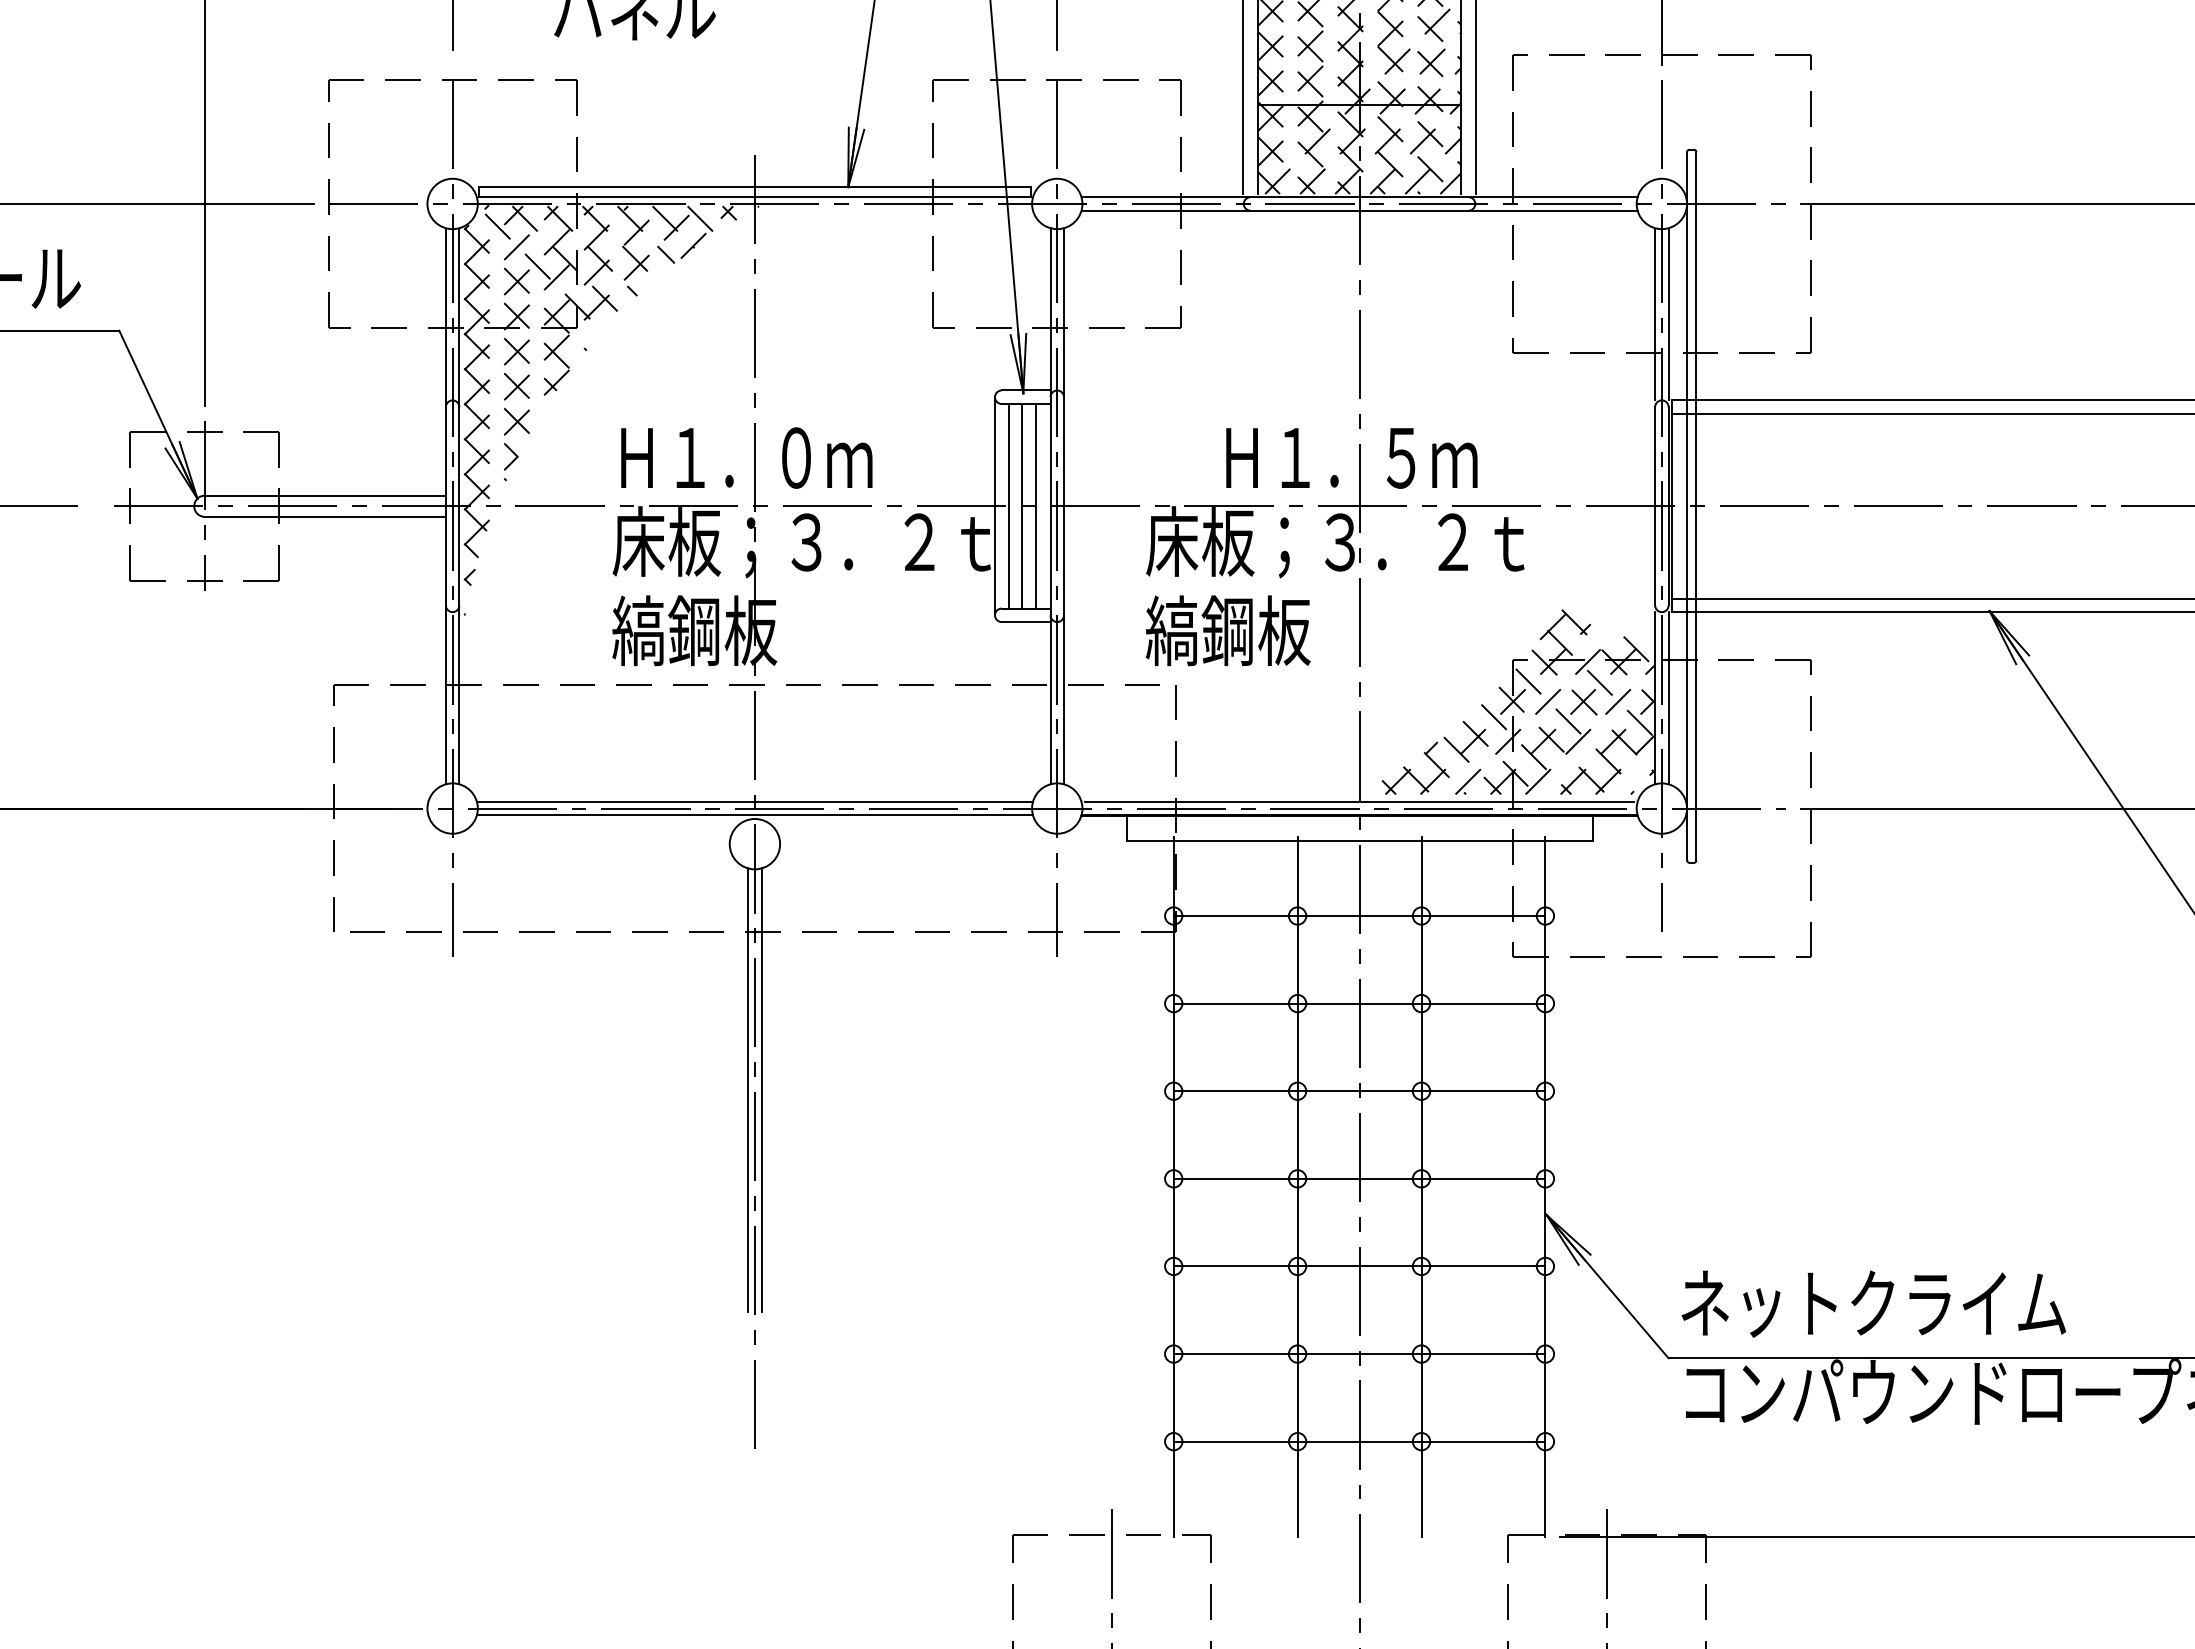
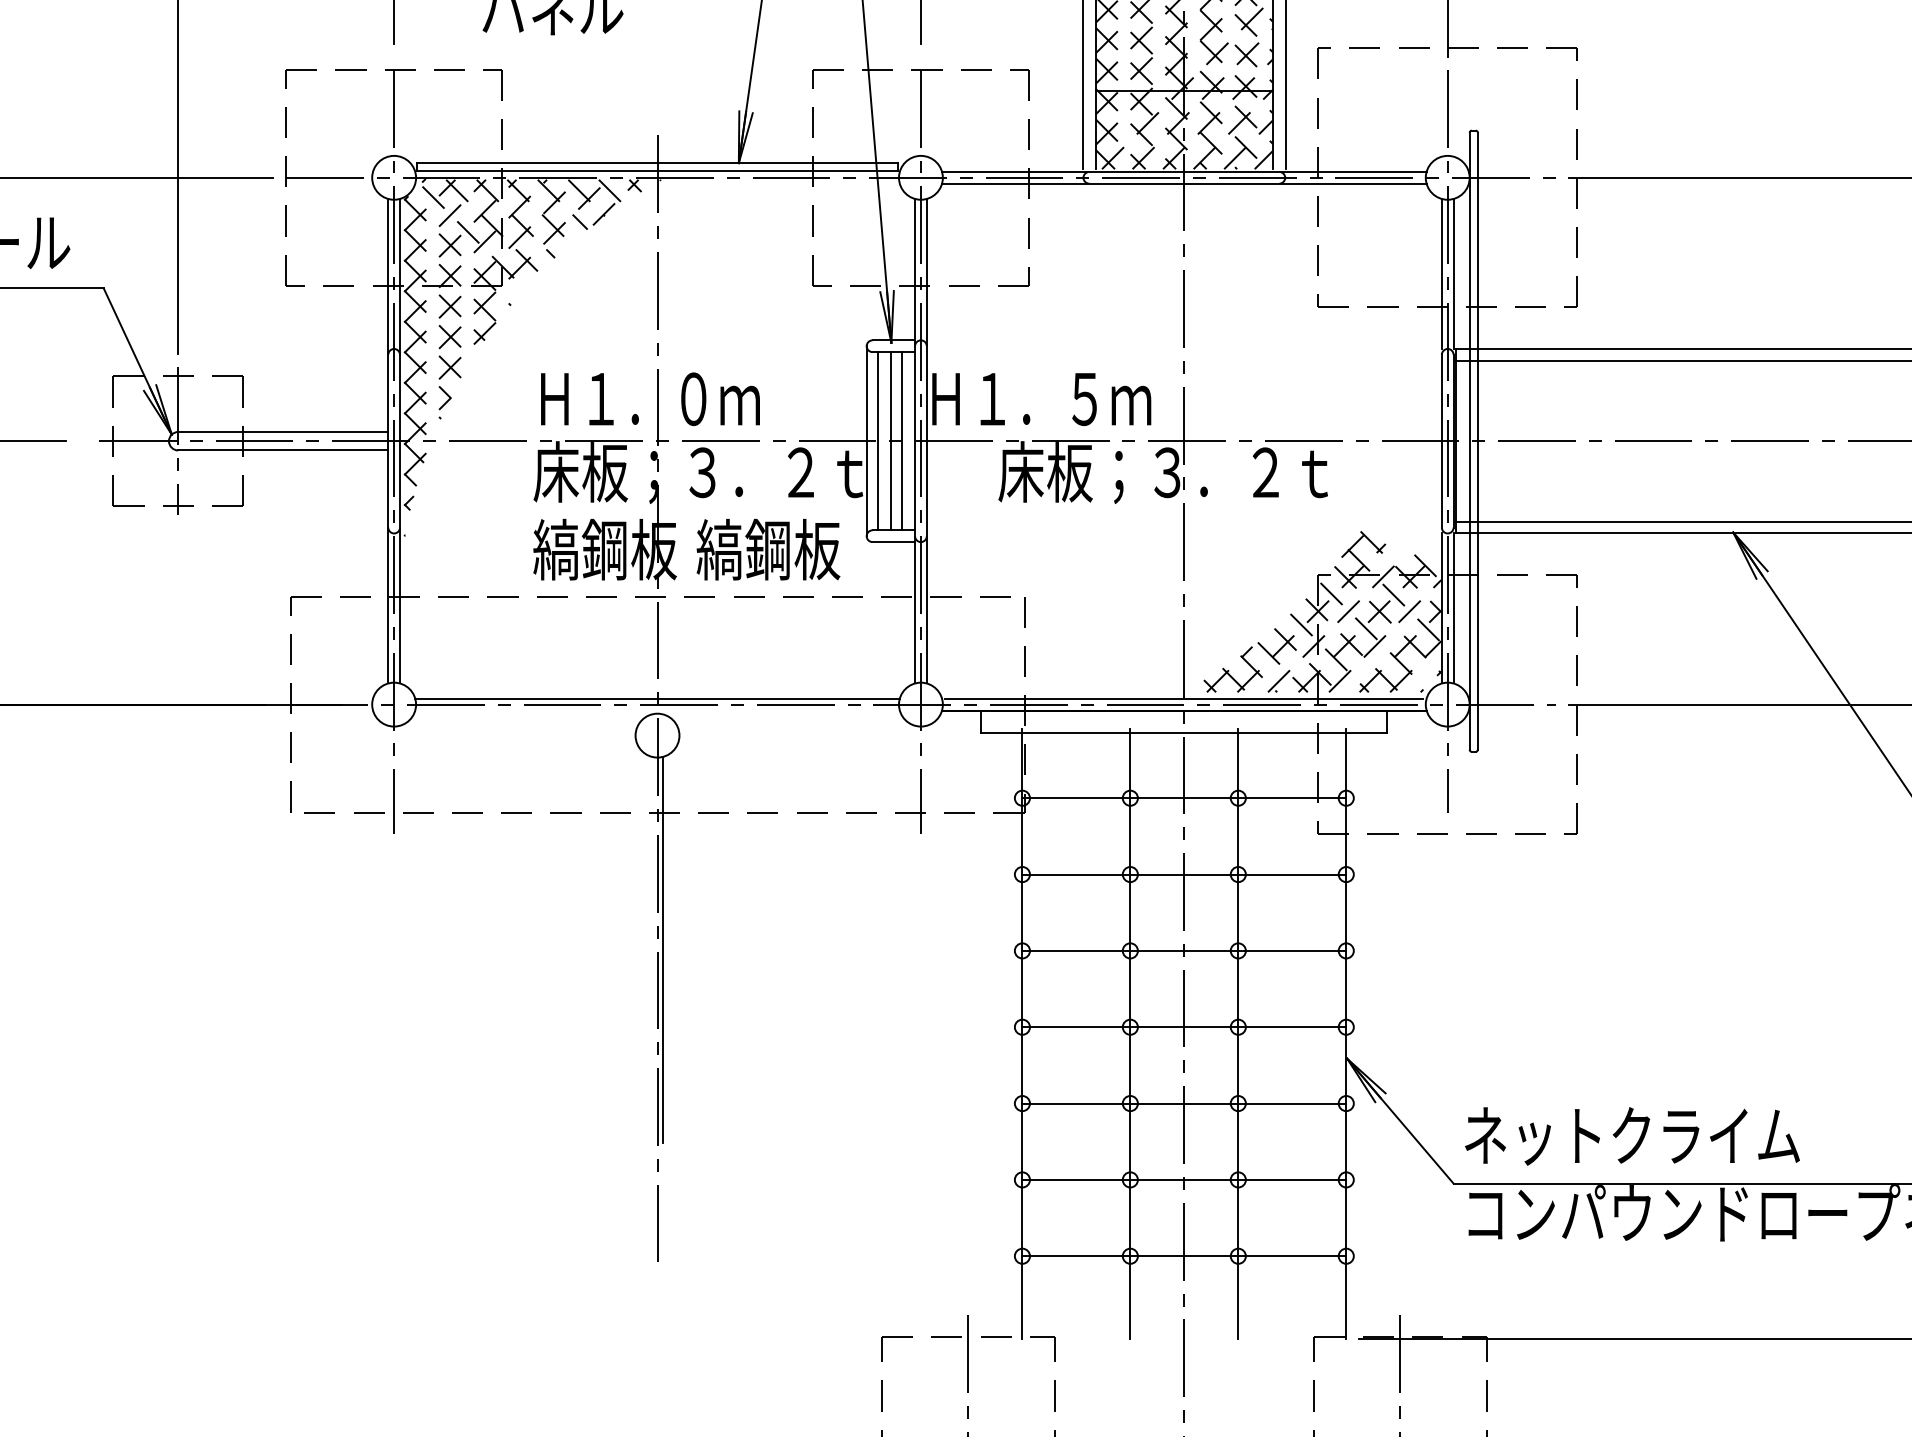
text: (1351, 458) -> (1041, 399), moved
text: (1227, 630) -> (767, 549), moved
line: (754, 815) -> (657, 710), removed
line: (748, 1090) -> (651, 950), removed

